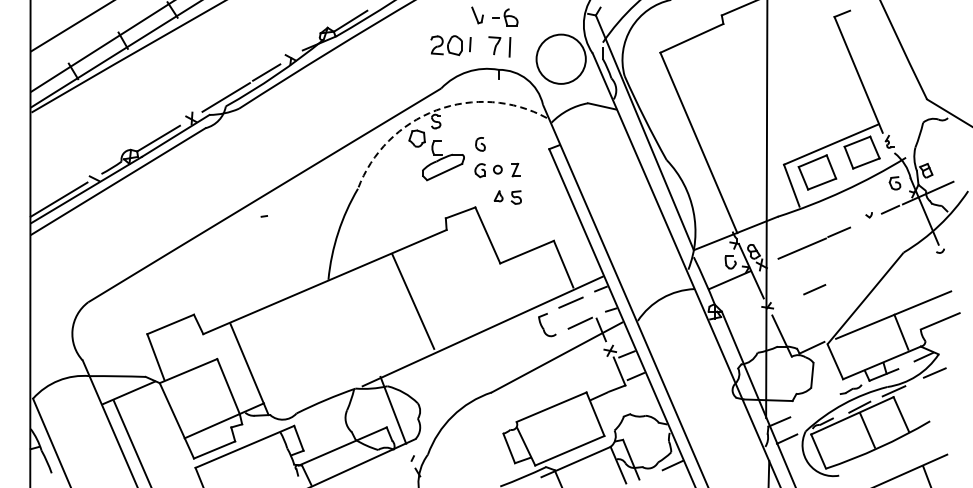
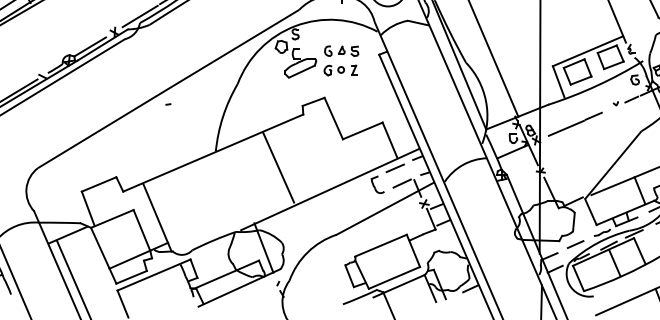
arc: (436, 110) -> (295, 26), dashed -> solid
part: (507, 197) -> (348, 51), moved
line: (814, 289) -> (575, 244), moved

